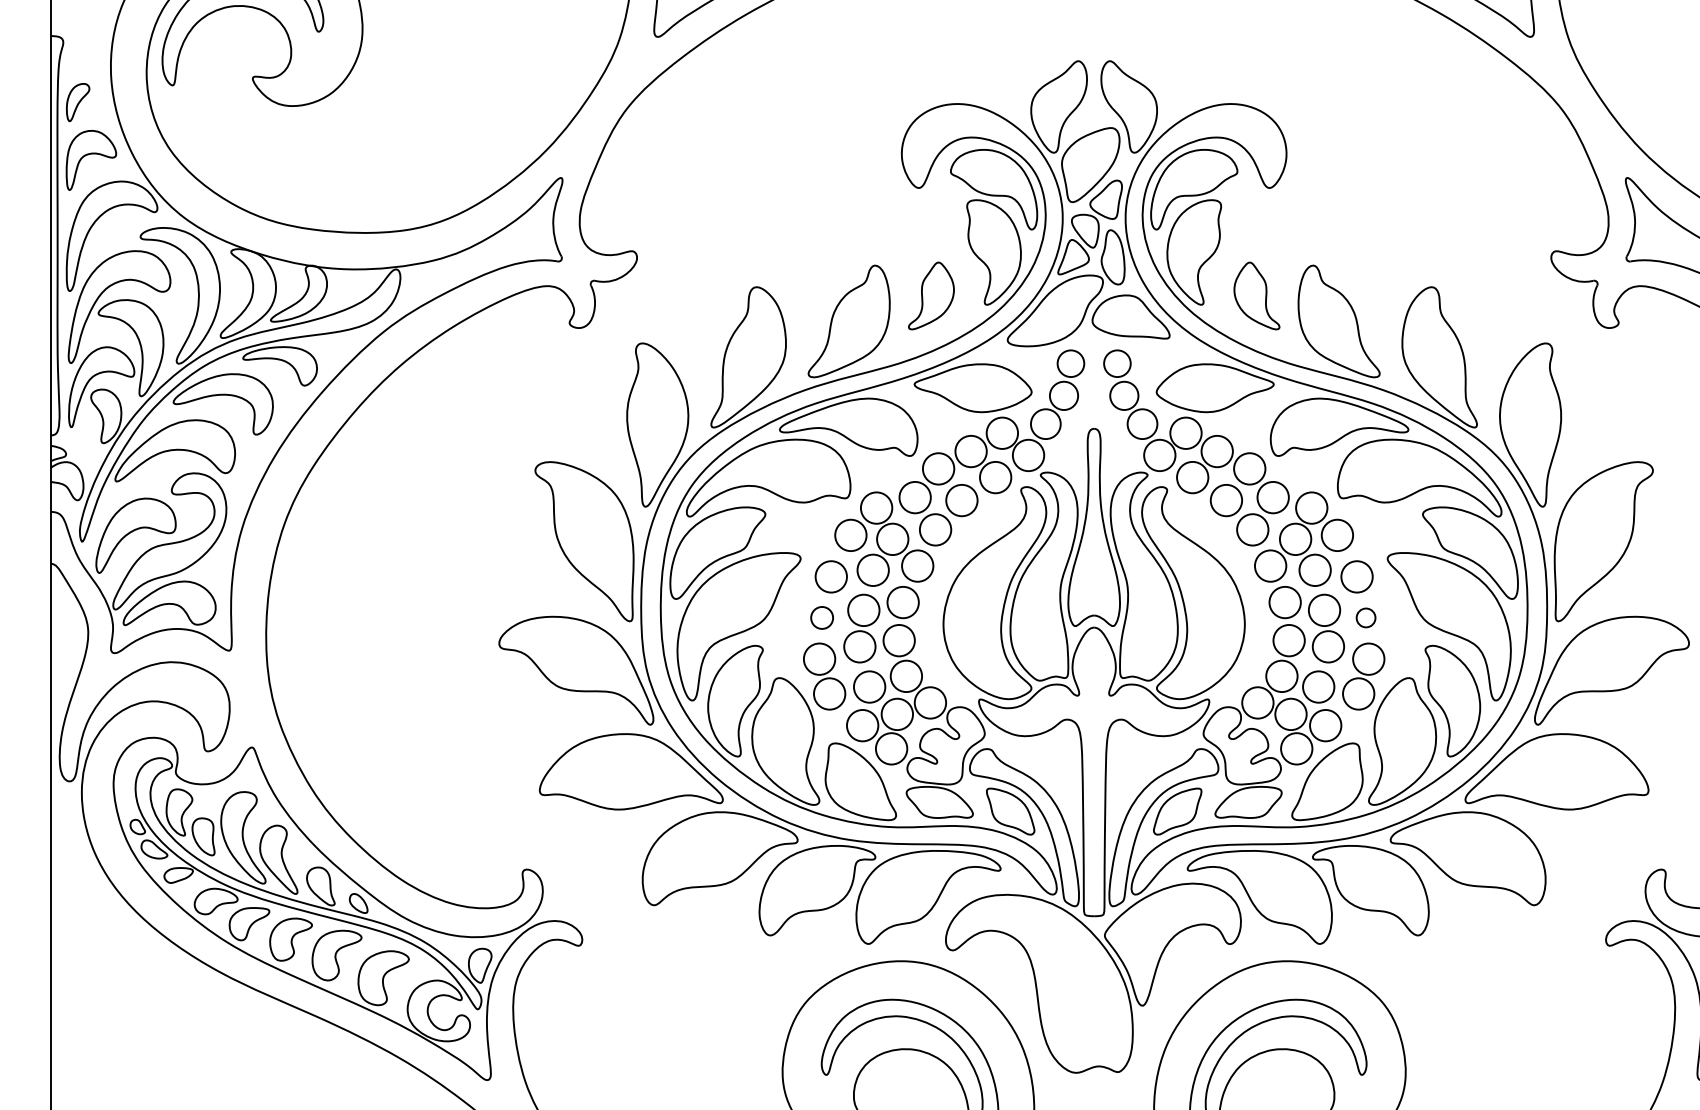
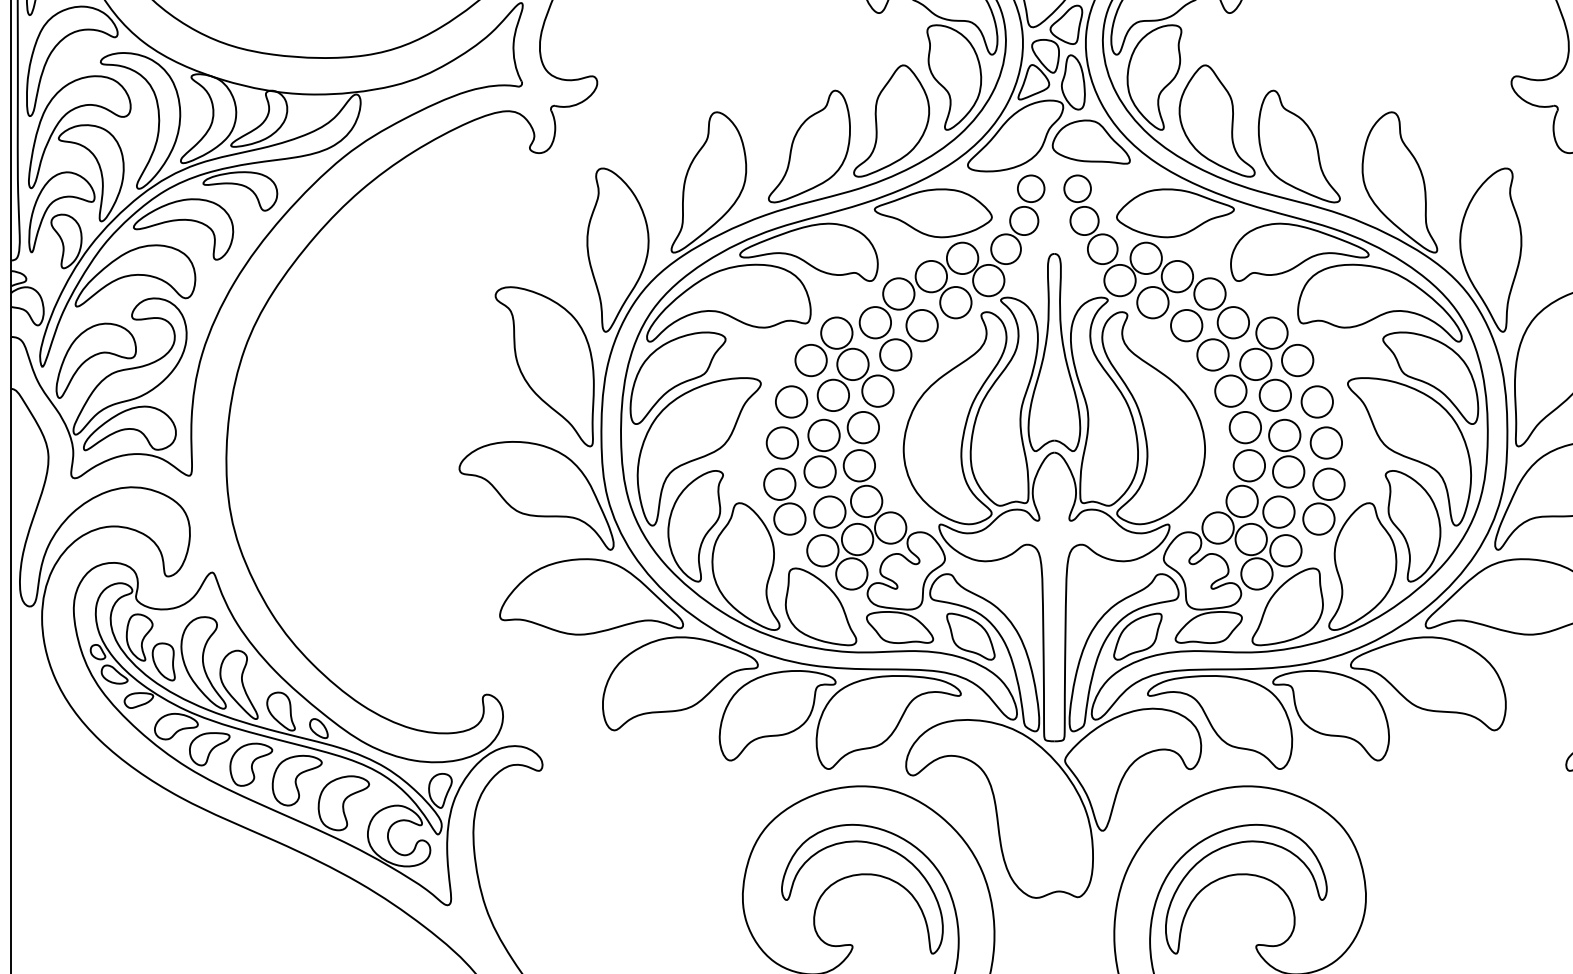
part: (931, 295) -> (891, 120), size x1.67
part: (1256, 295) -> (1216, 120), size x1.67
circle: (821, 617) -> (781, 442), size x1.43
circle: (1365, 617) -> (1325, 442), size x1.67

